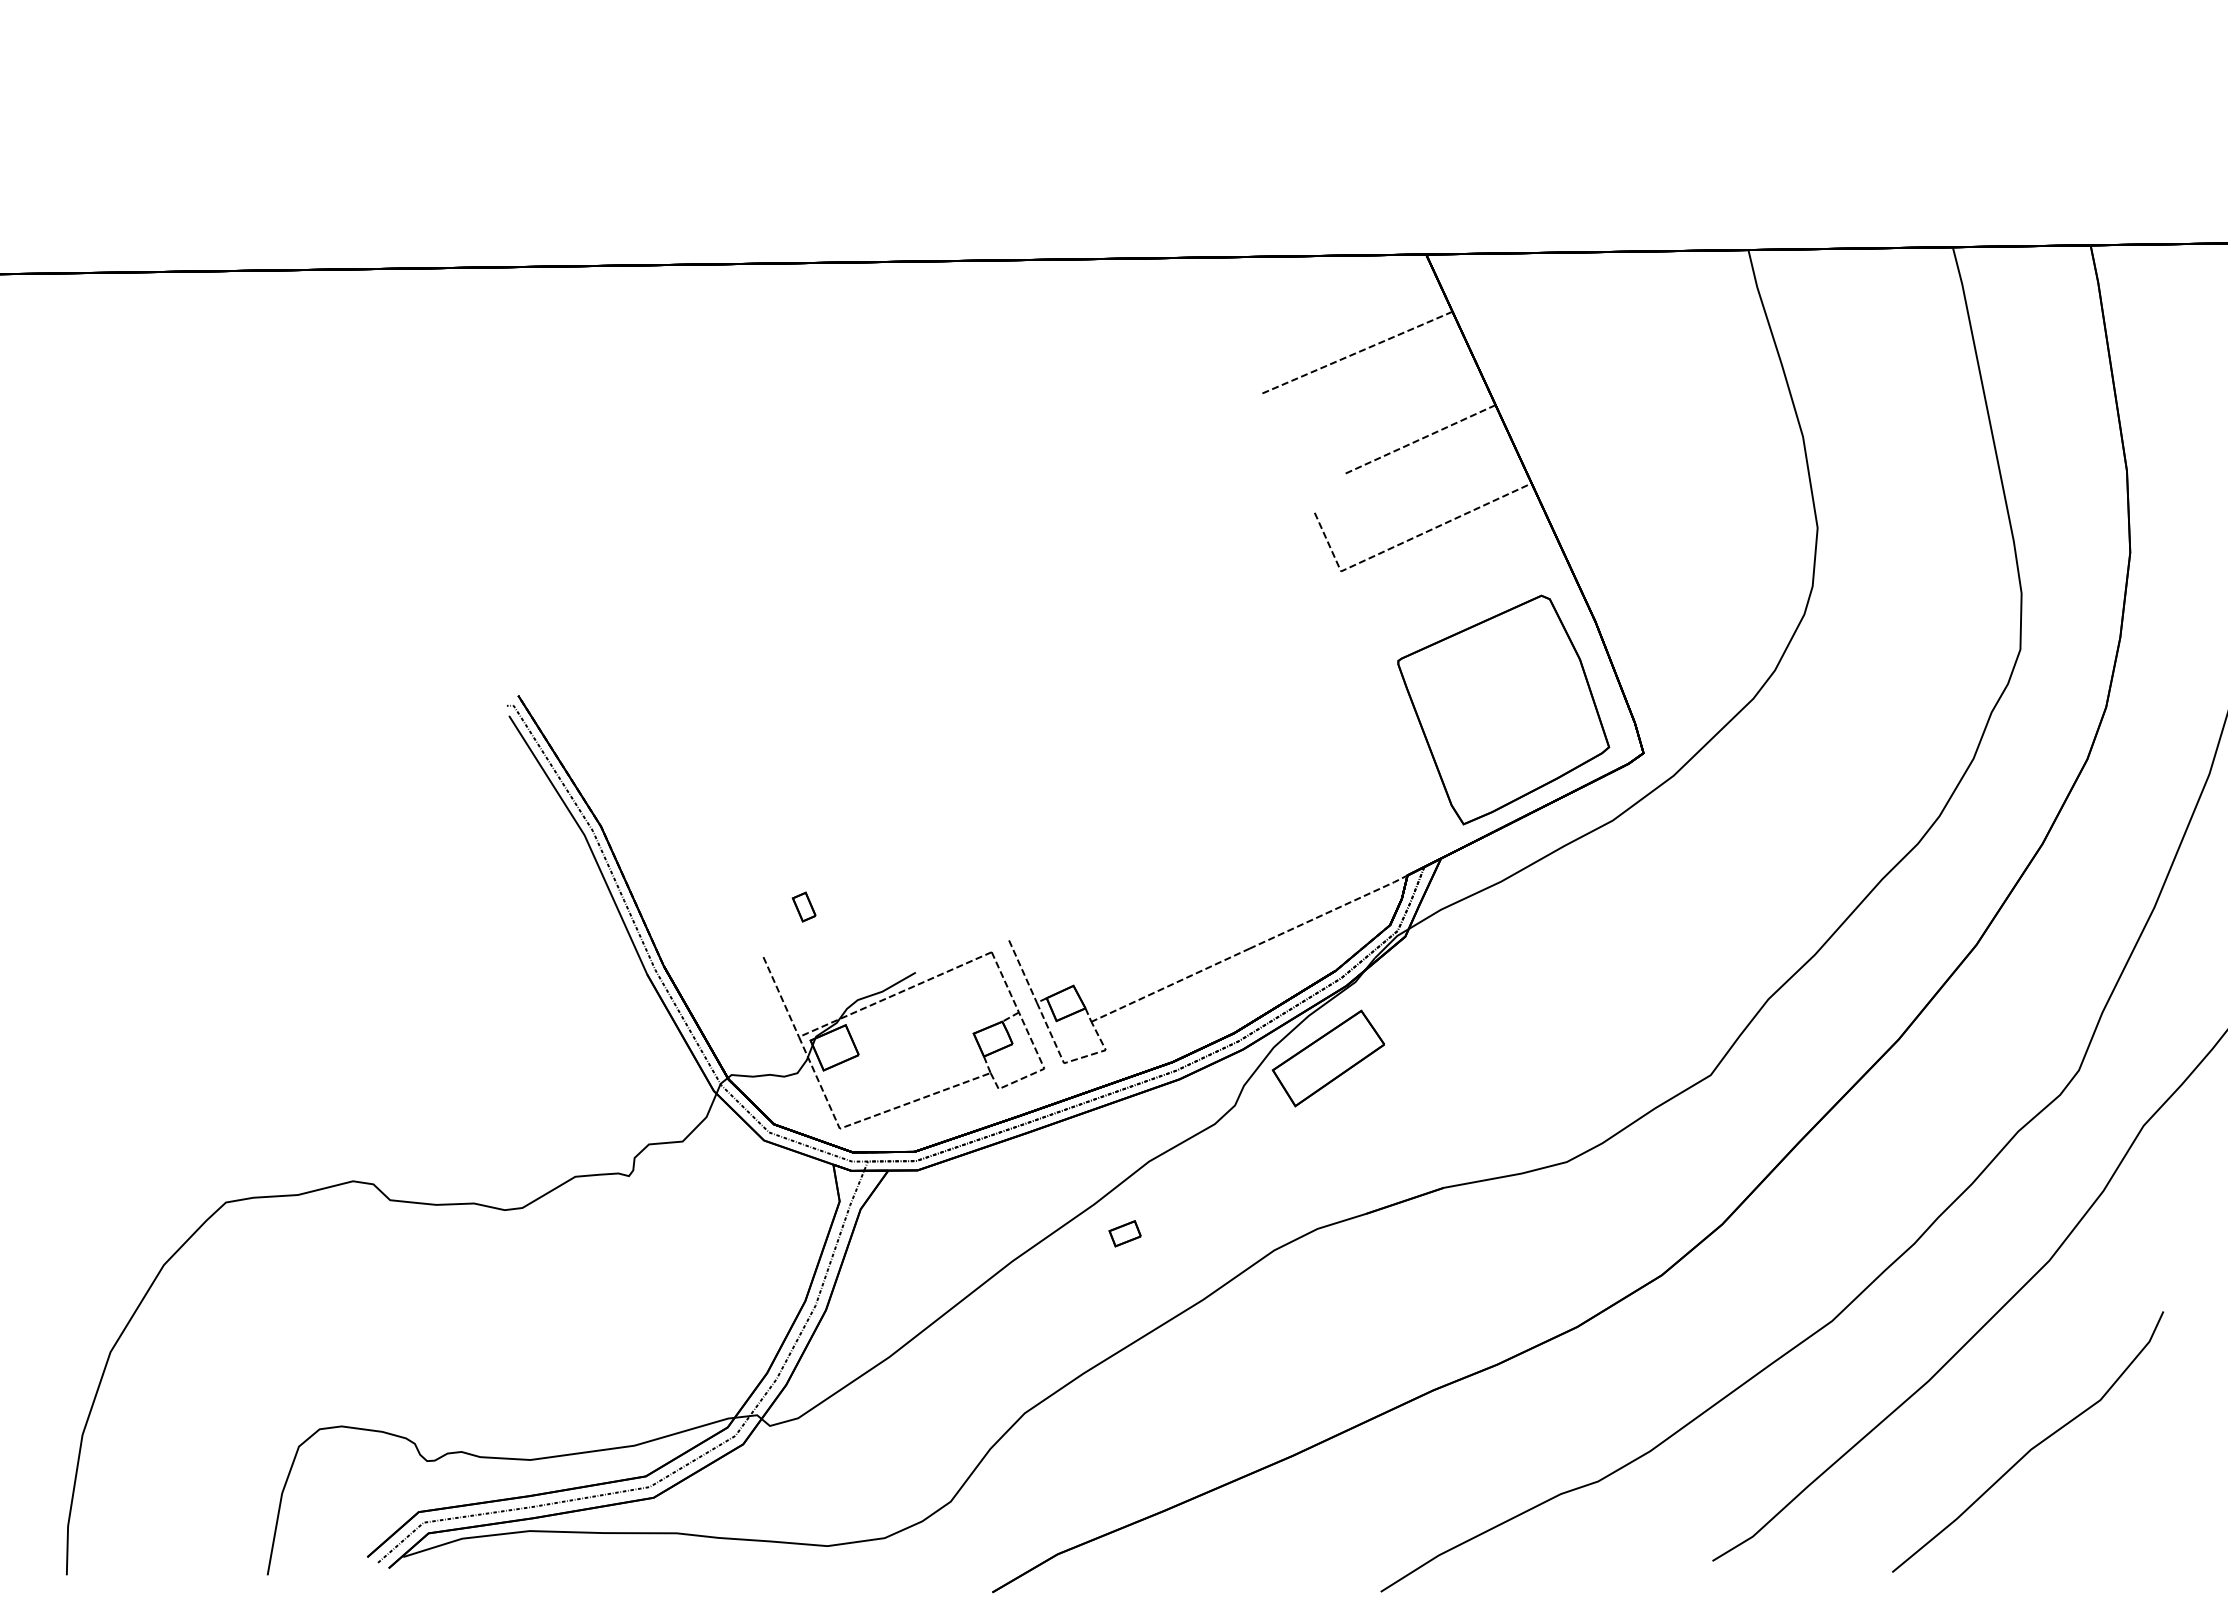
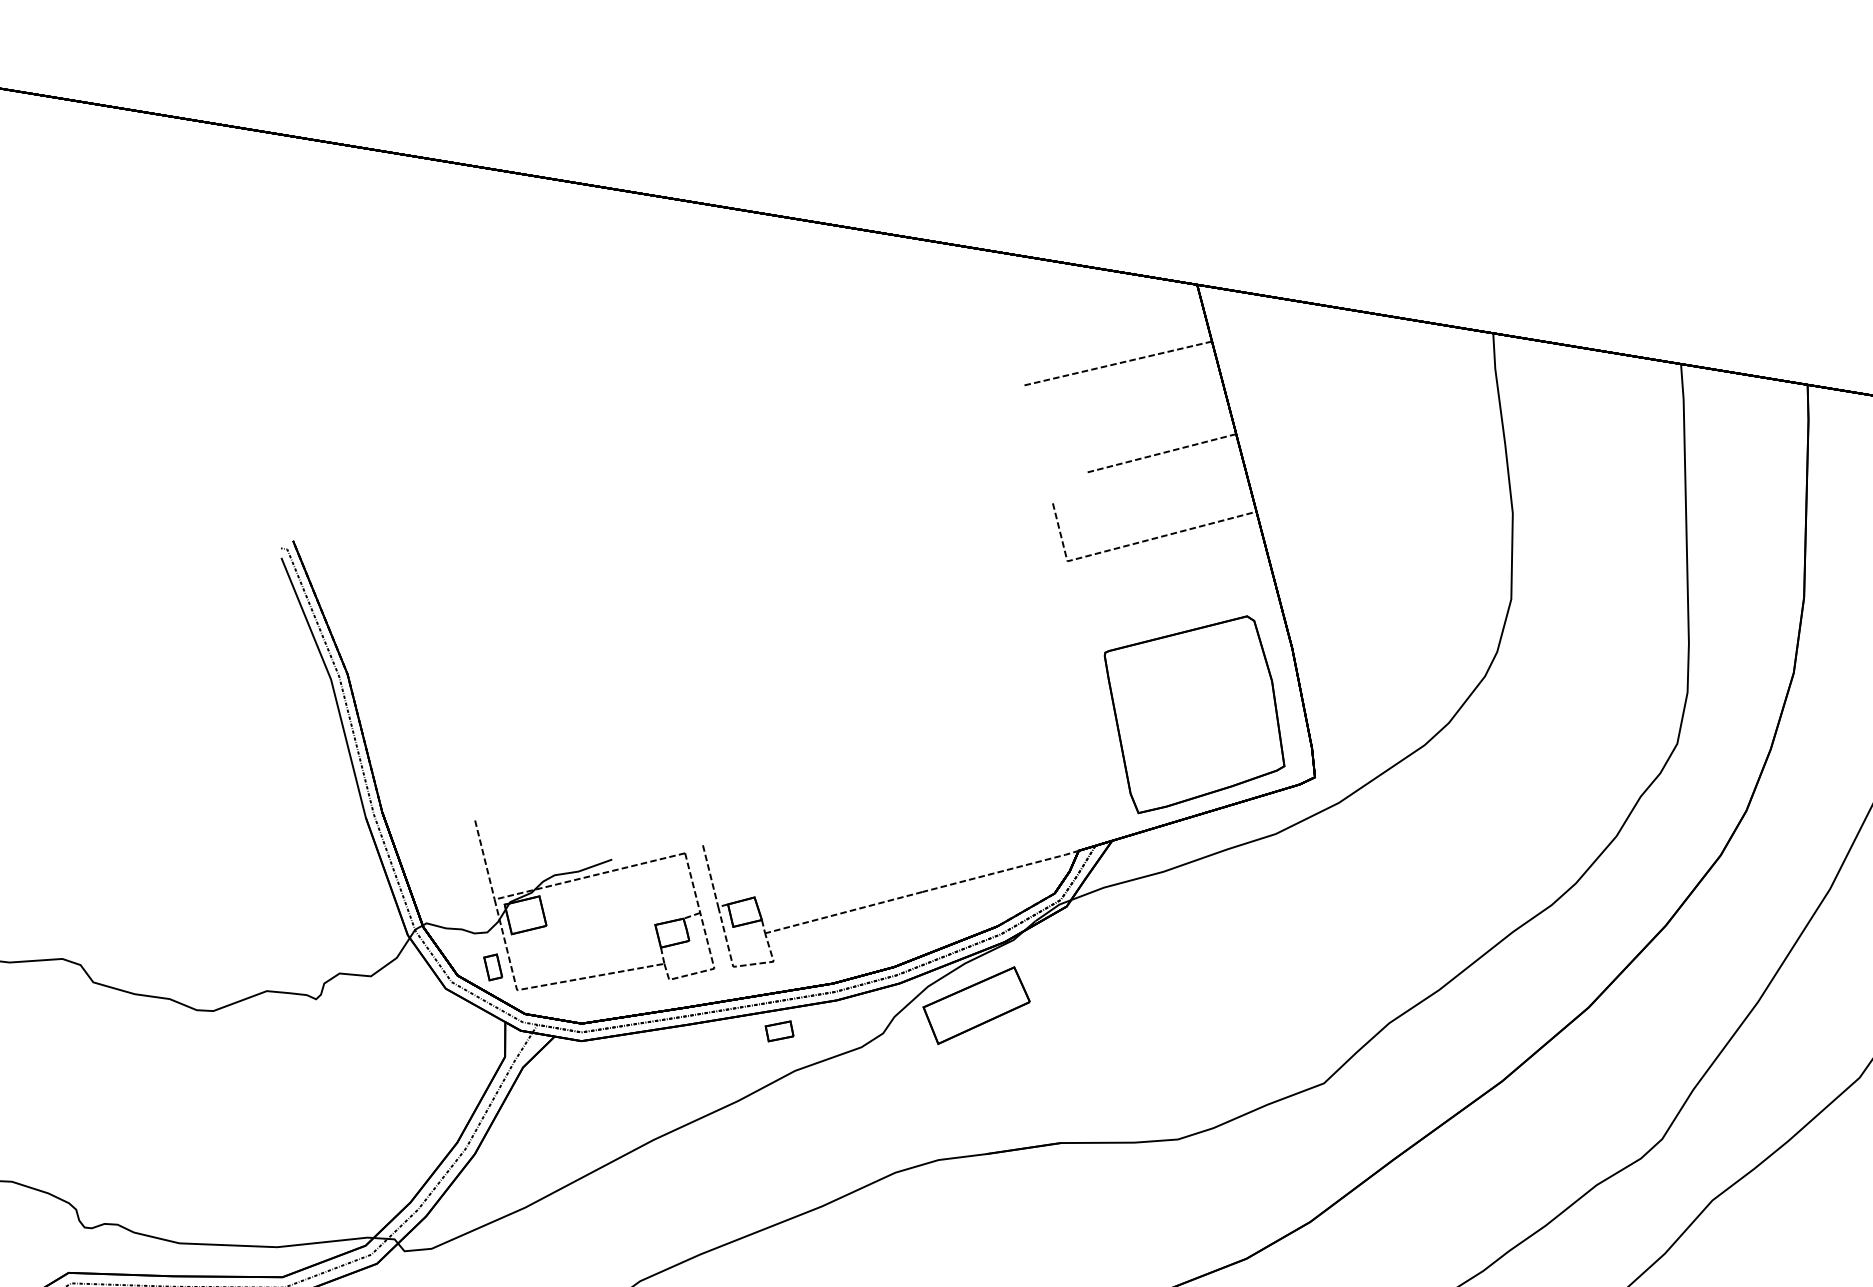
part: (803, 906) -> (492, 966), moved
part: (1124, 1233) -> (779, 1031), moved

